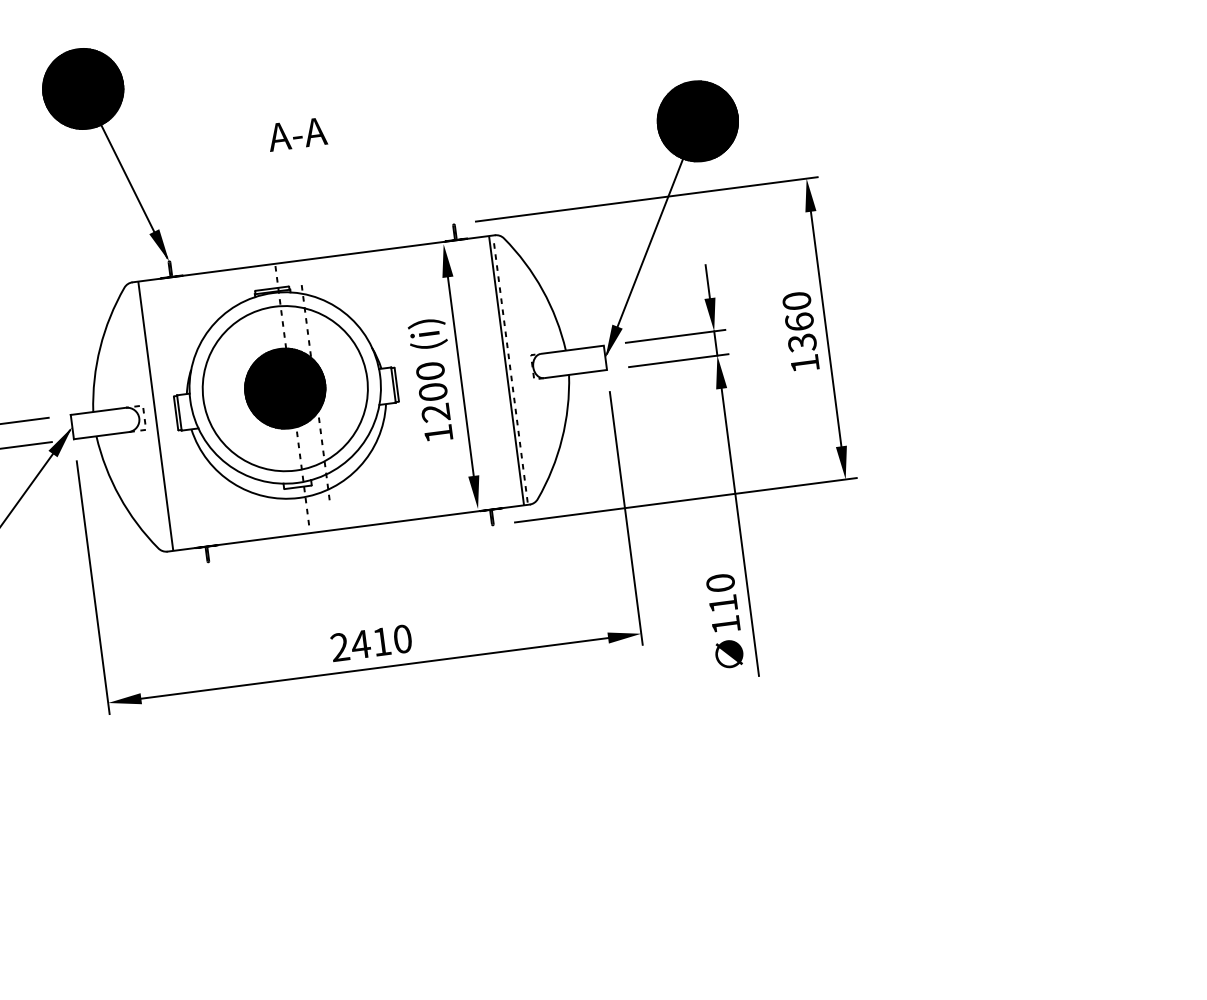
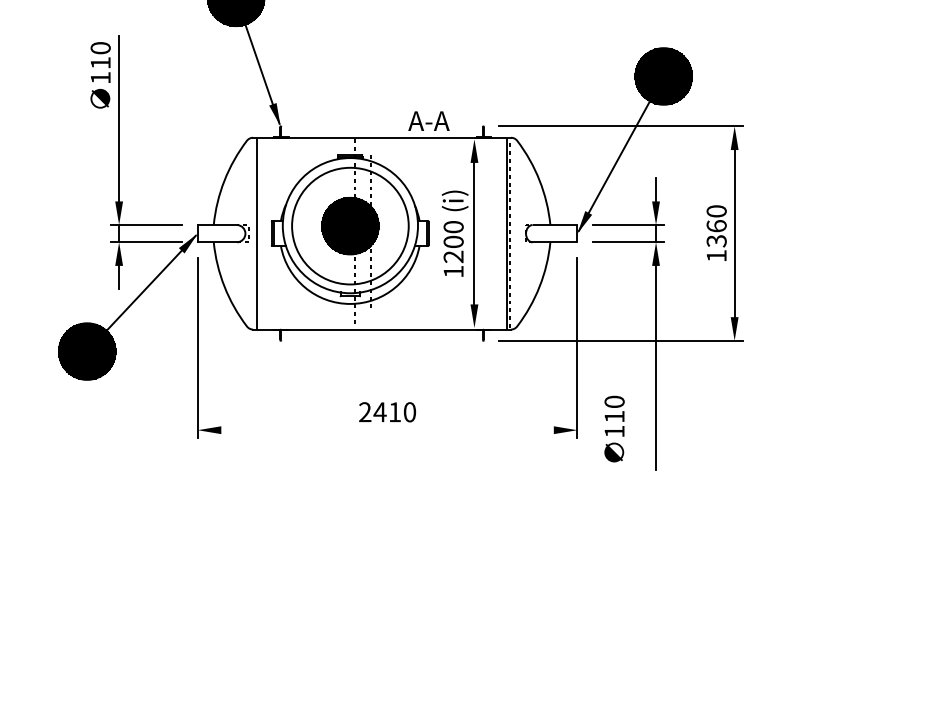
text: (296, 133) -> (428, 120), moved
text: (725, 620) -> (614, 428), moved
line: (374, 668) -> (387, 430), removed

